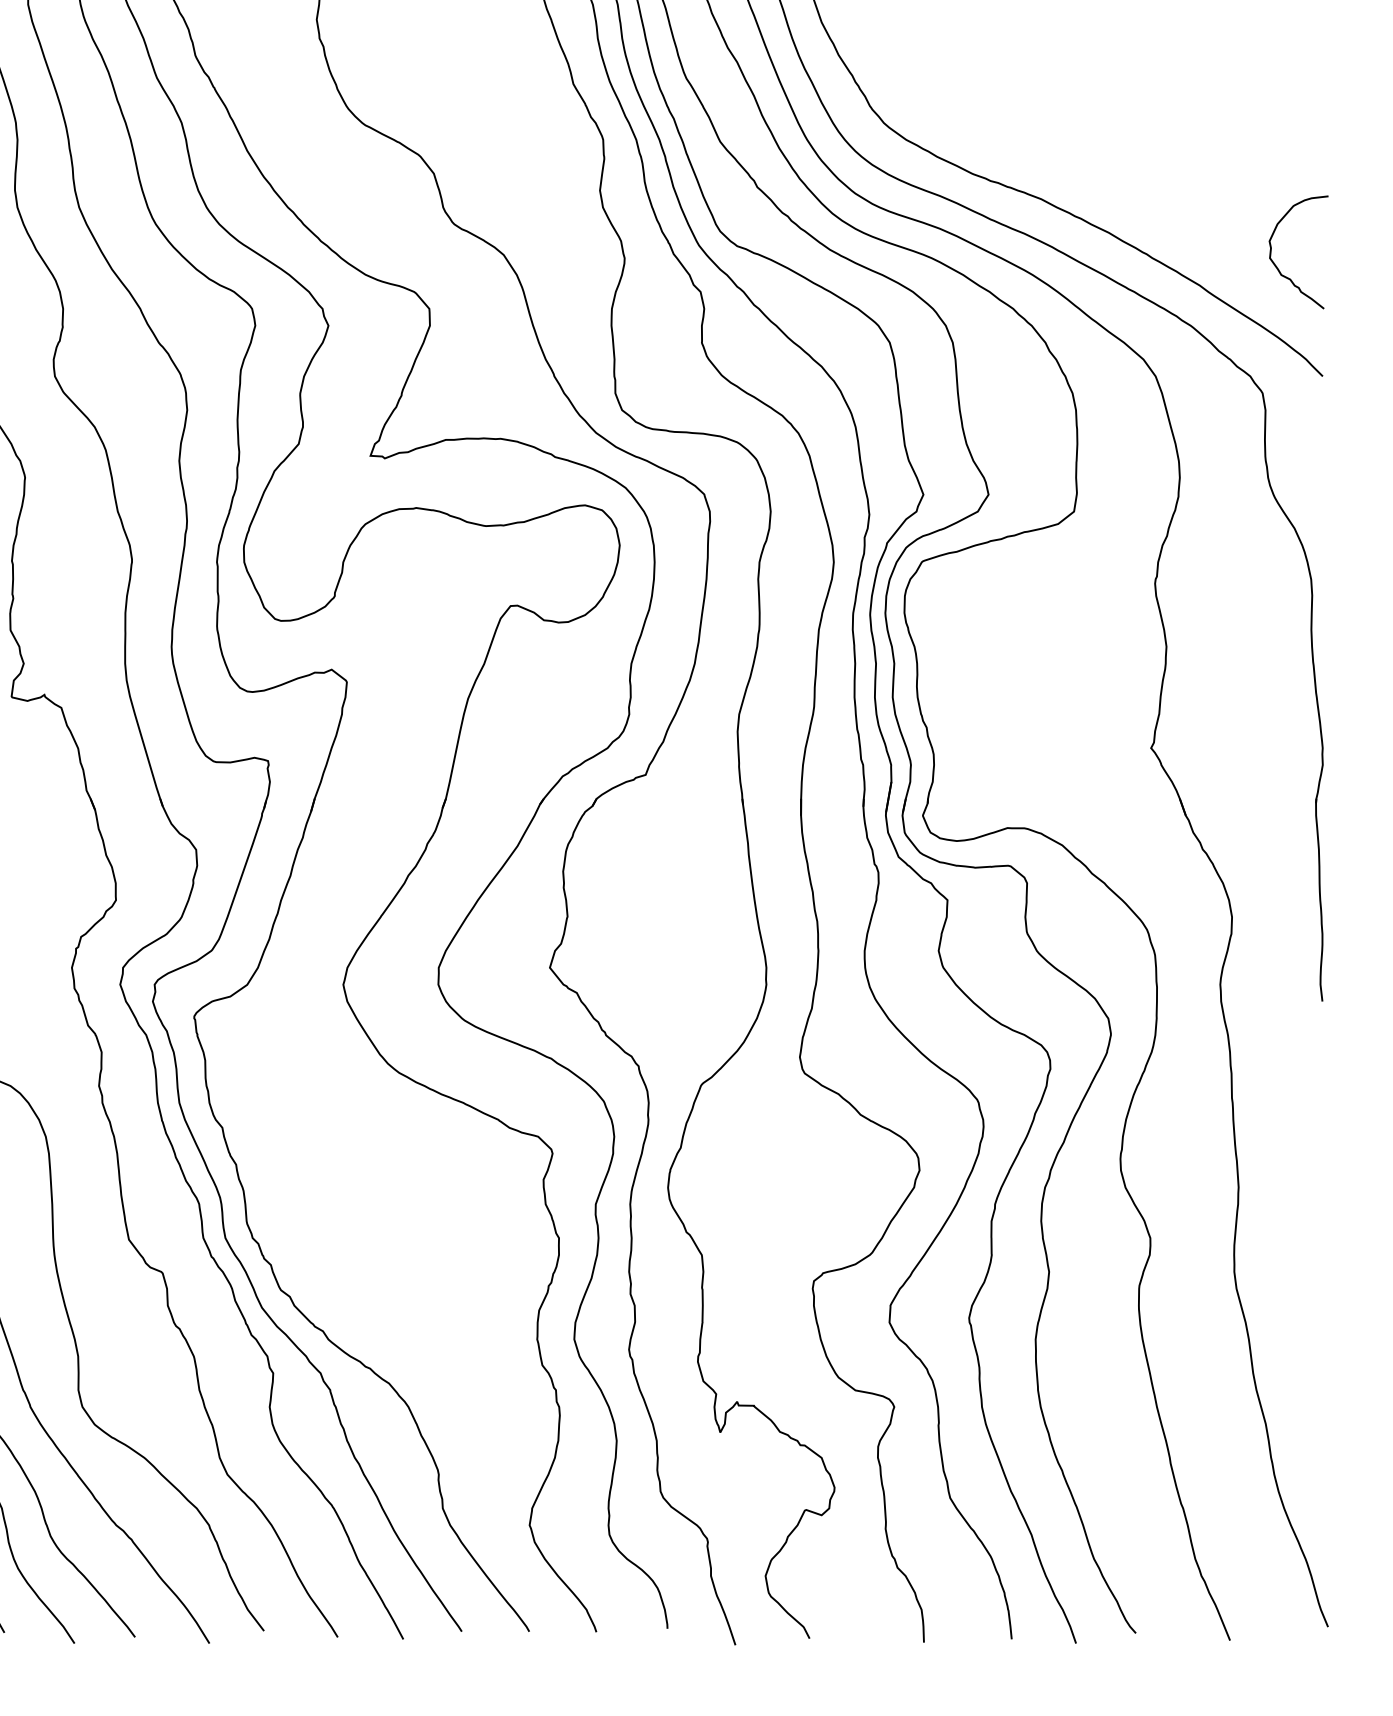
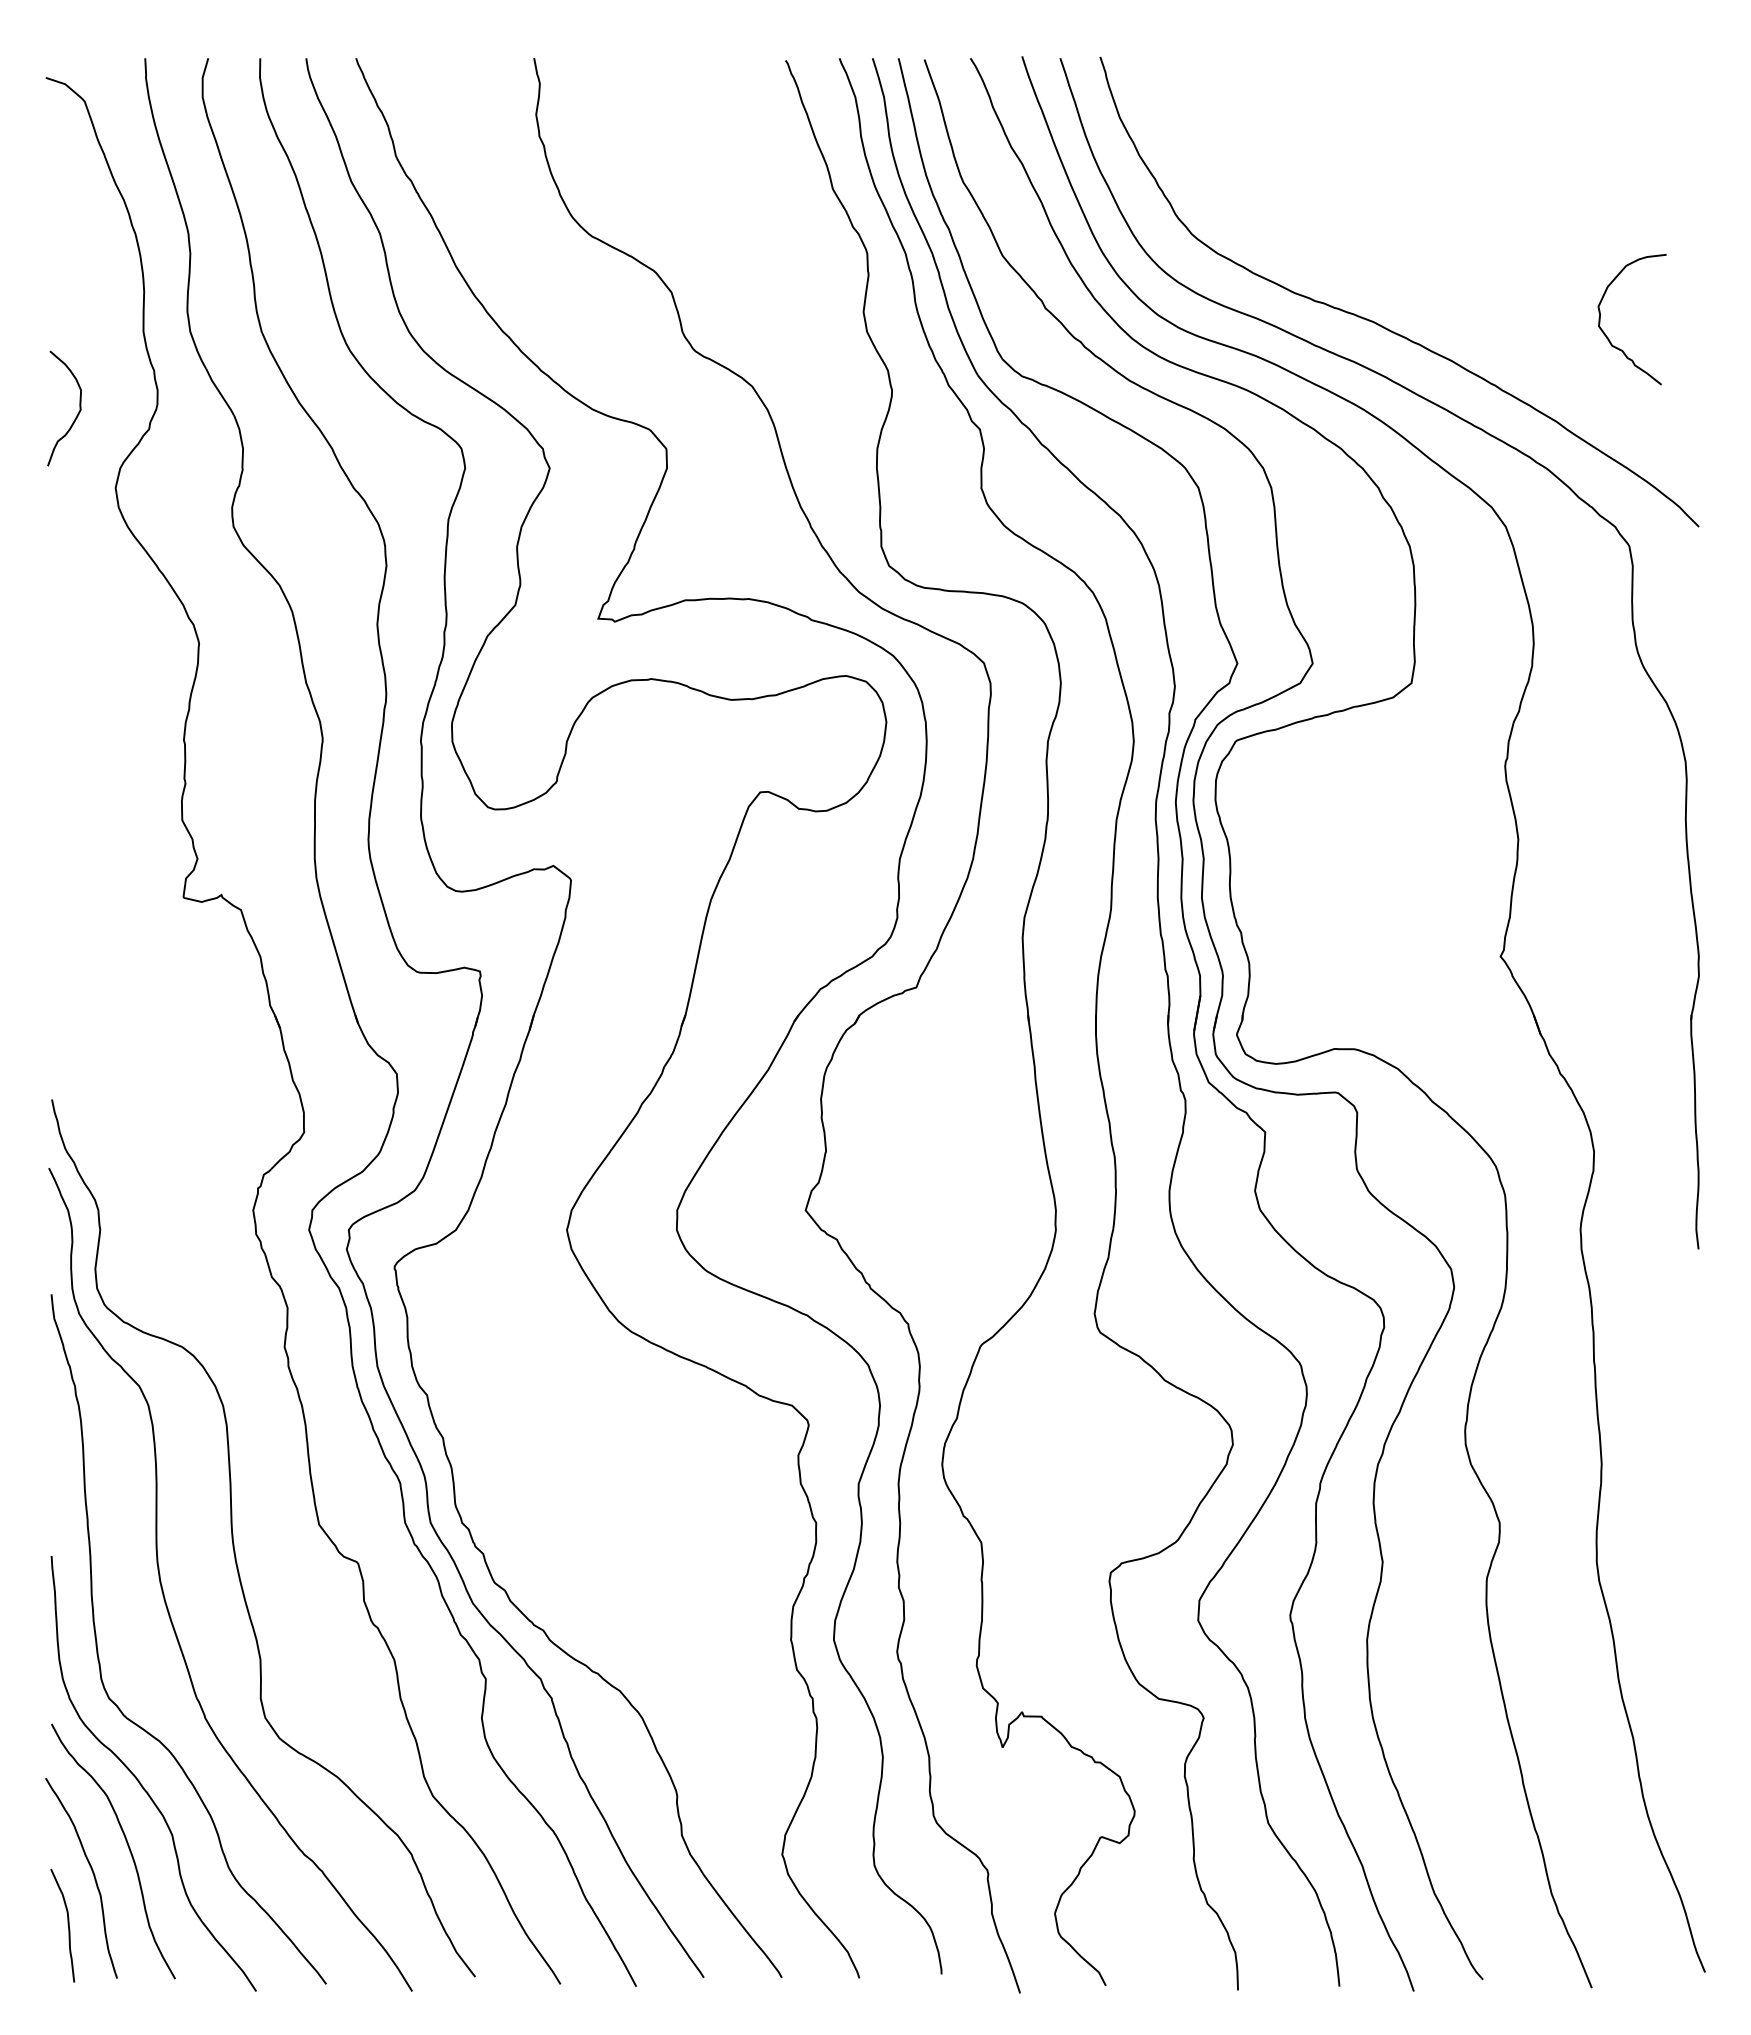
curve: (1276, 265) -> (1606, 334), moved

